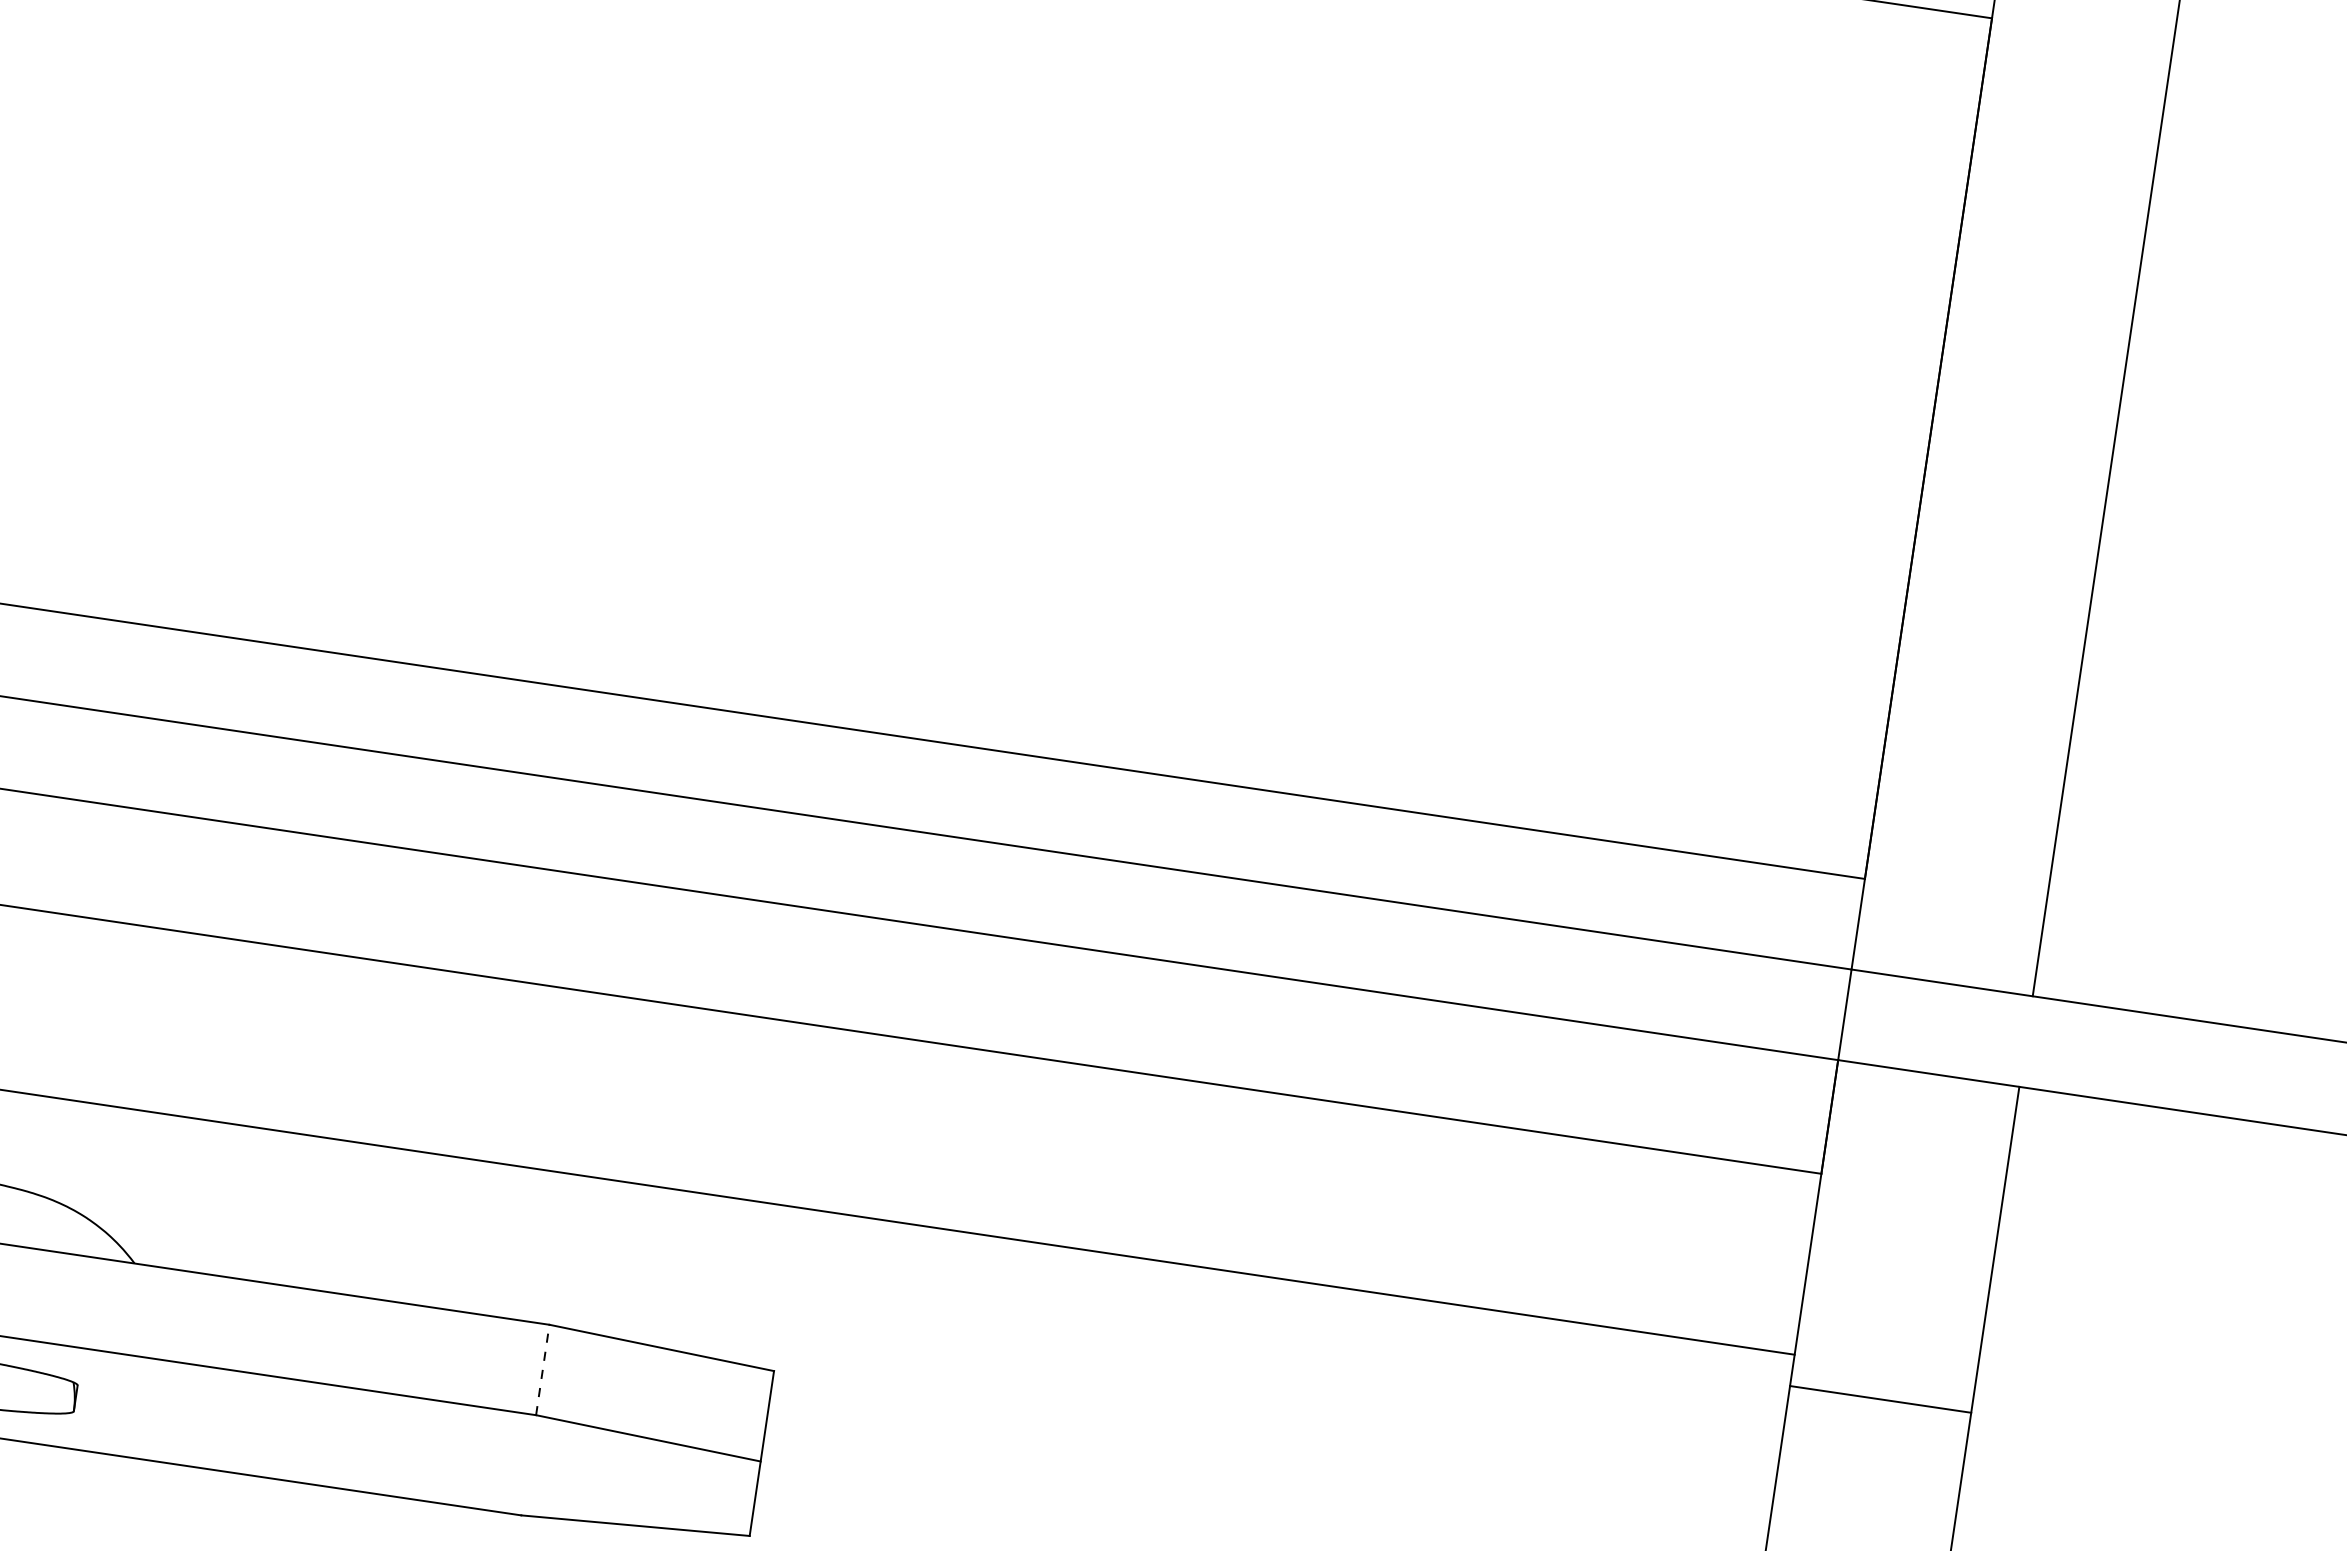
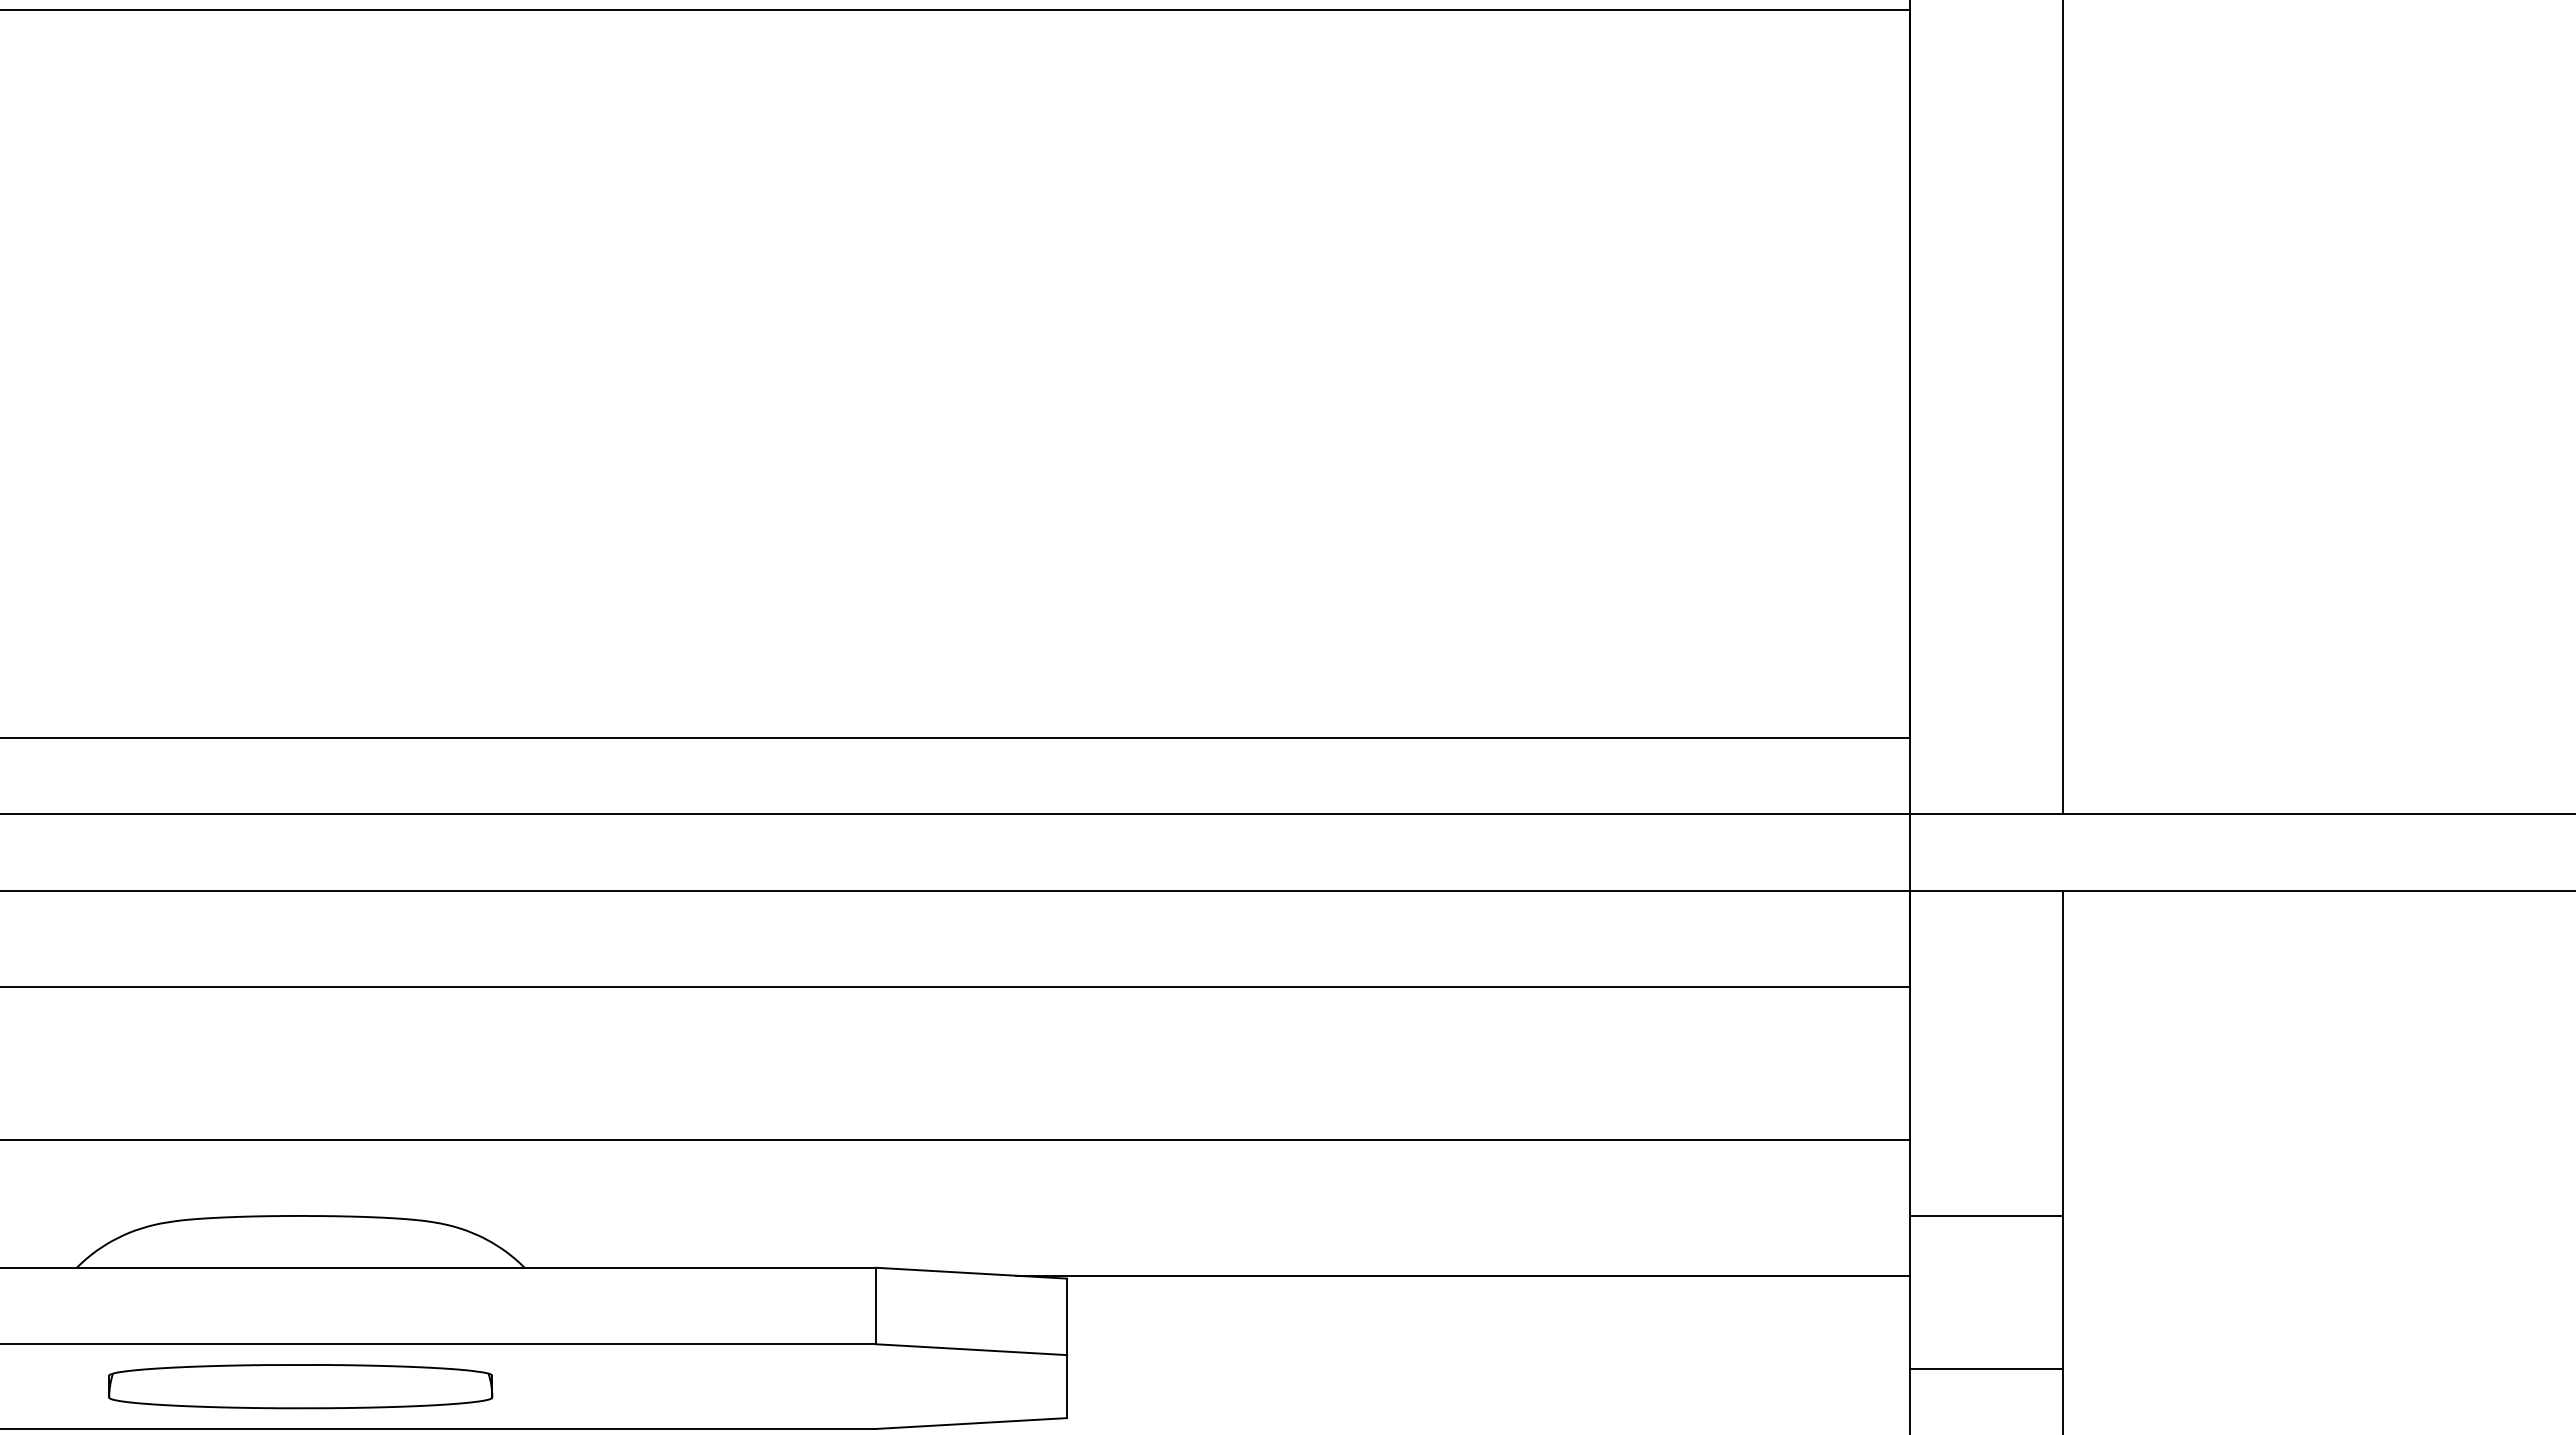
line: (542, 1369) -> (875, 1305), dashed -> solid
line: (1880, 1399) -> (1986, 1215), moved
line: (1241, 1436) -> (1462, 1275), added

